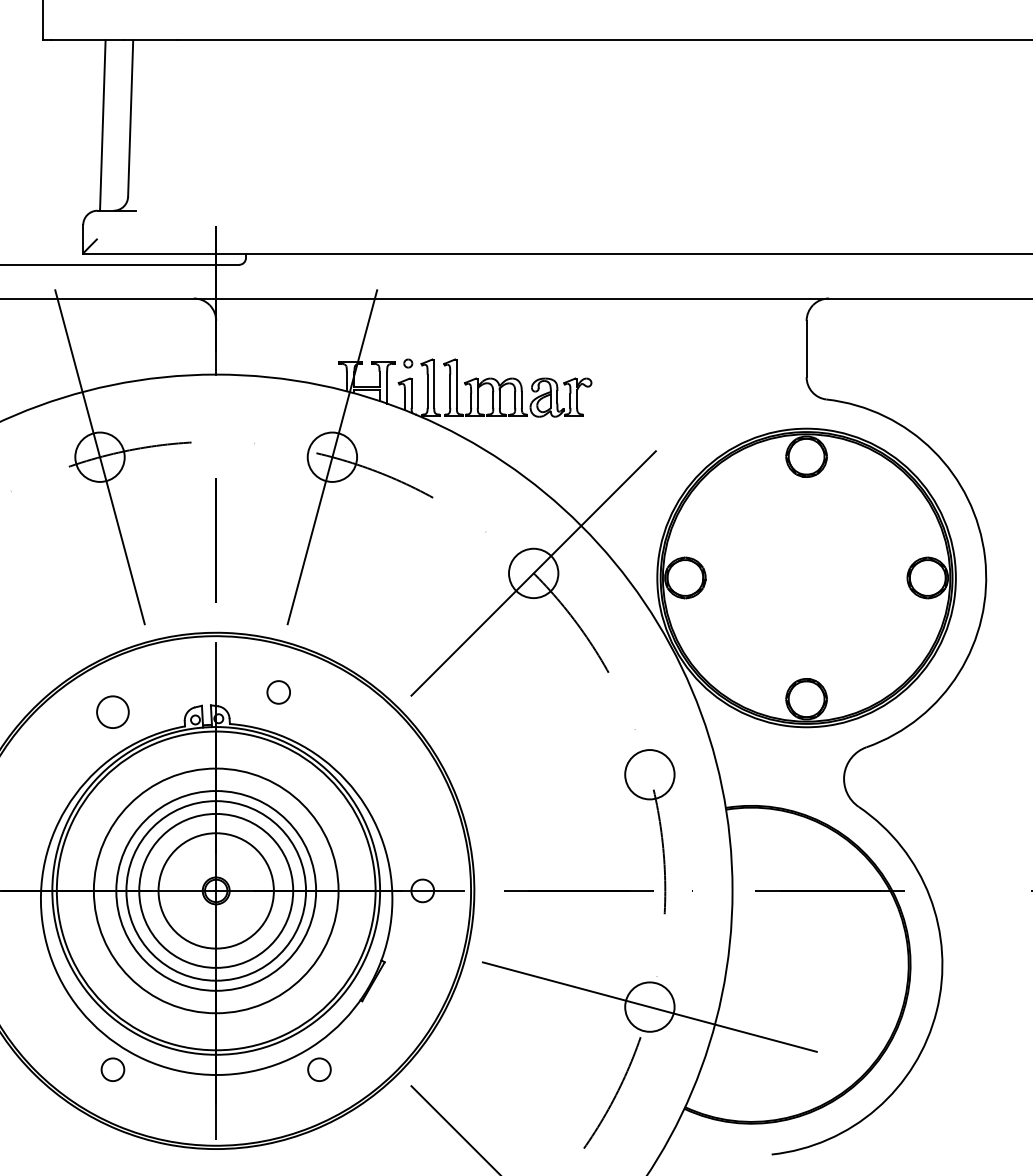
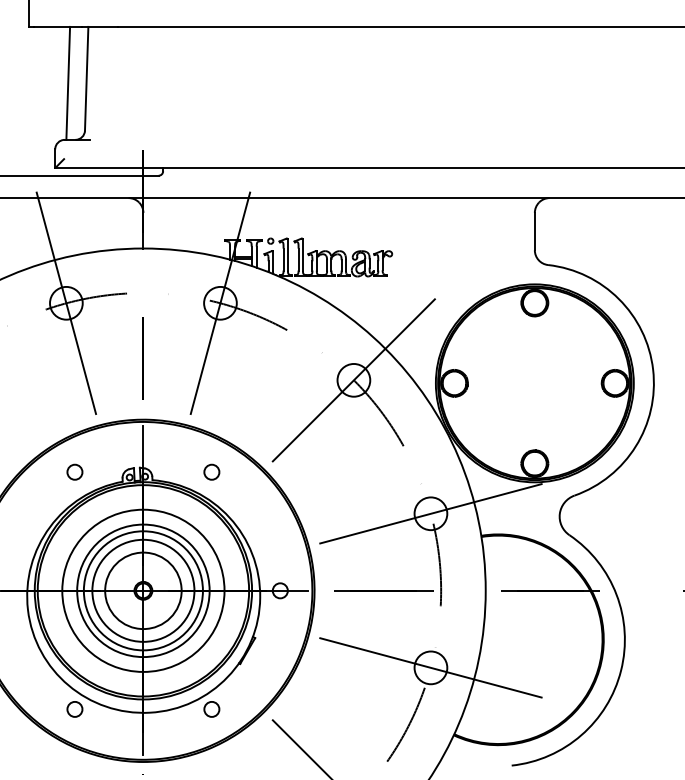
circle: (278, 691) -> (211, 471), moved
circle: (112, 710) -> (74, 471), size x0.71
line: (649, 774) -> (430, 513), added

